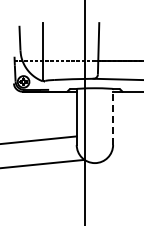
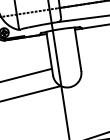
line: (113, 116) -> (78, 48), dashed -> solid

